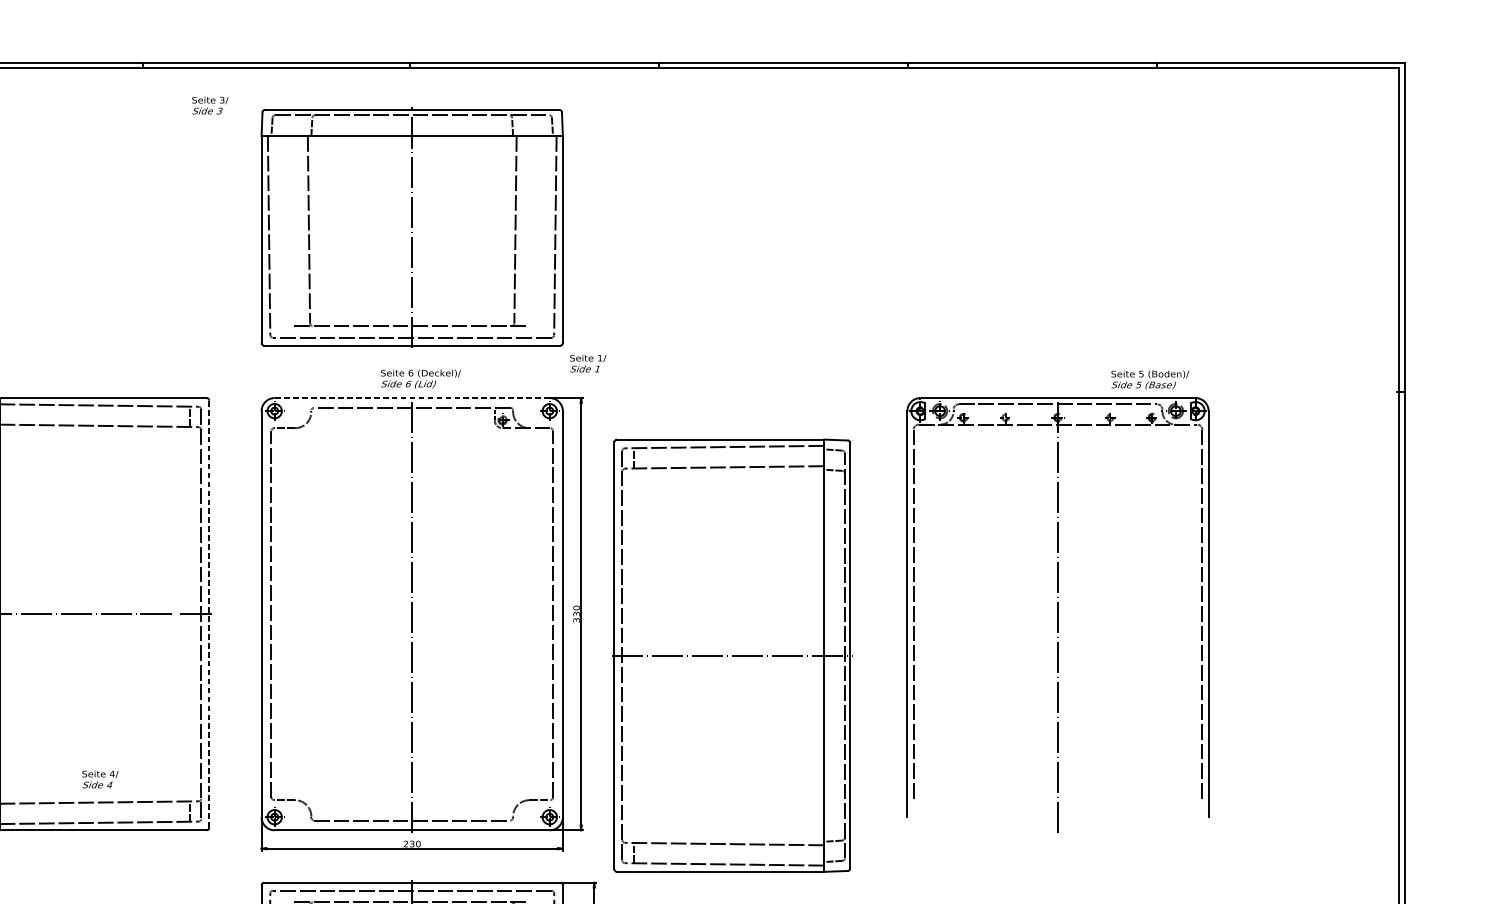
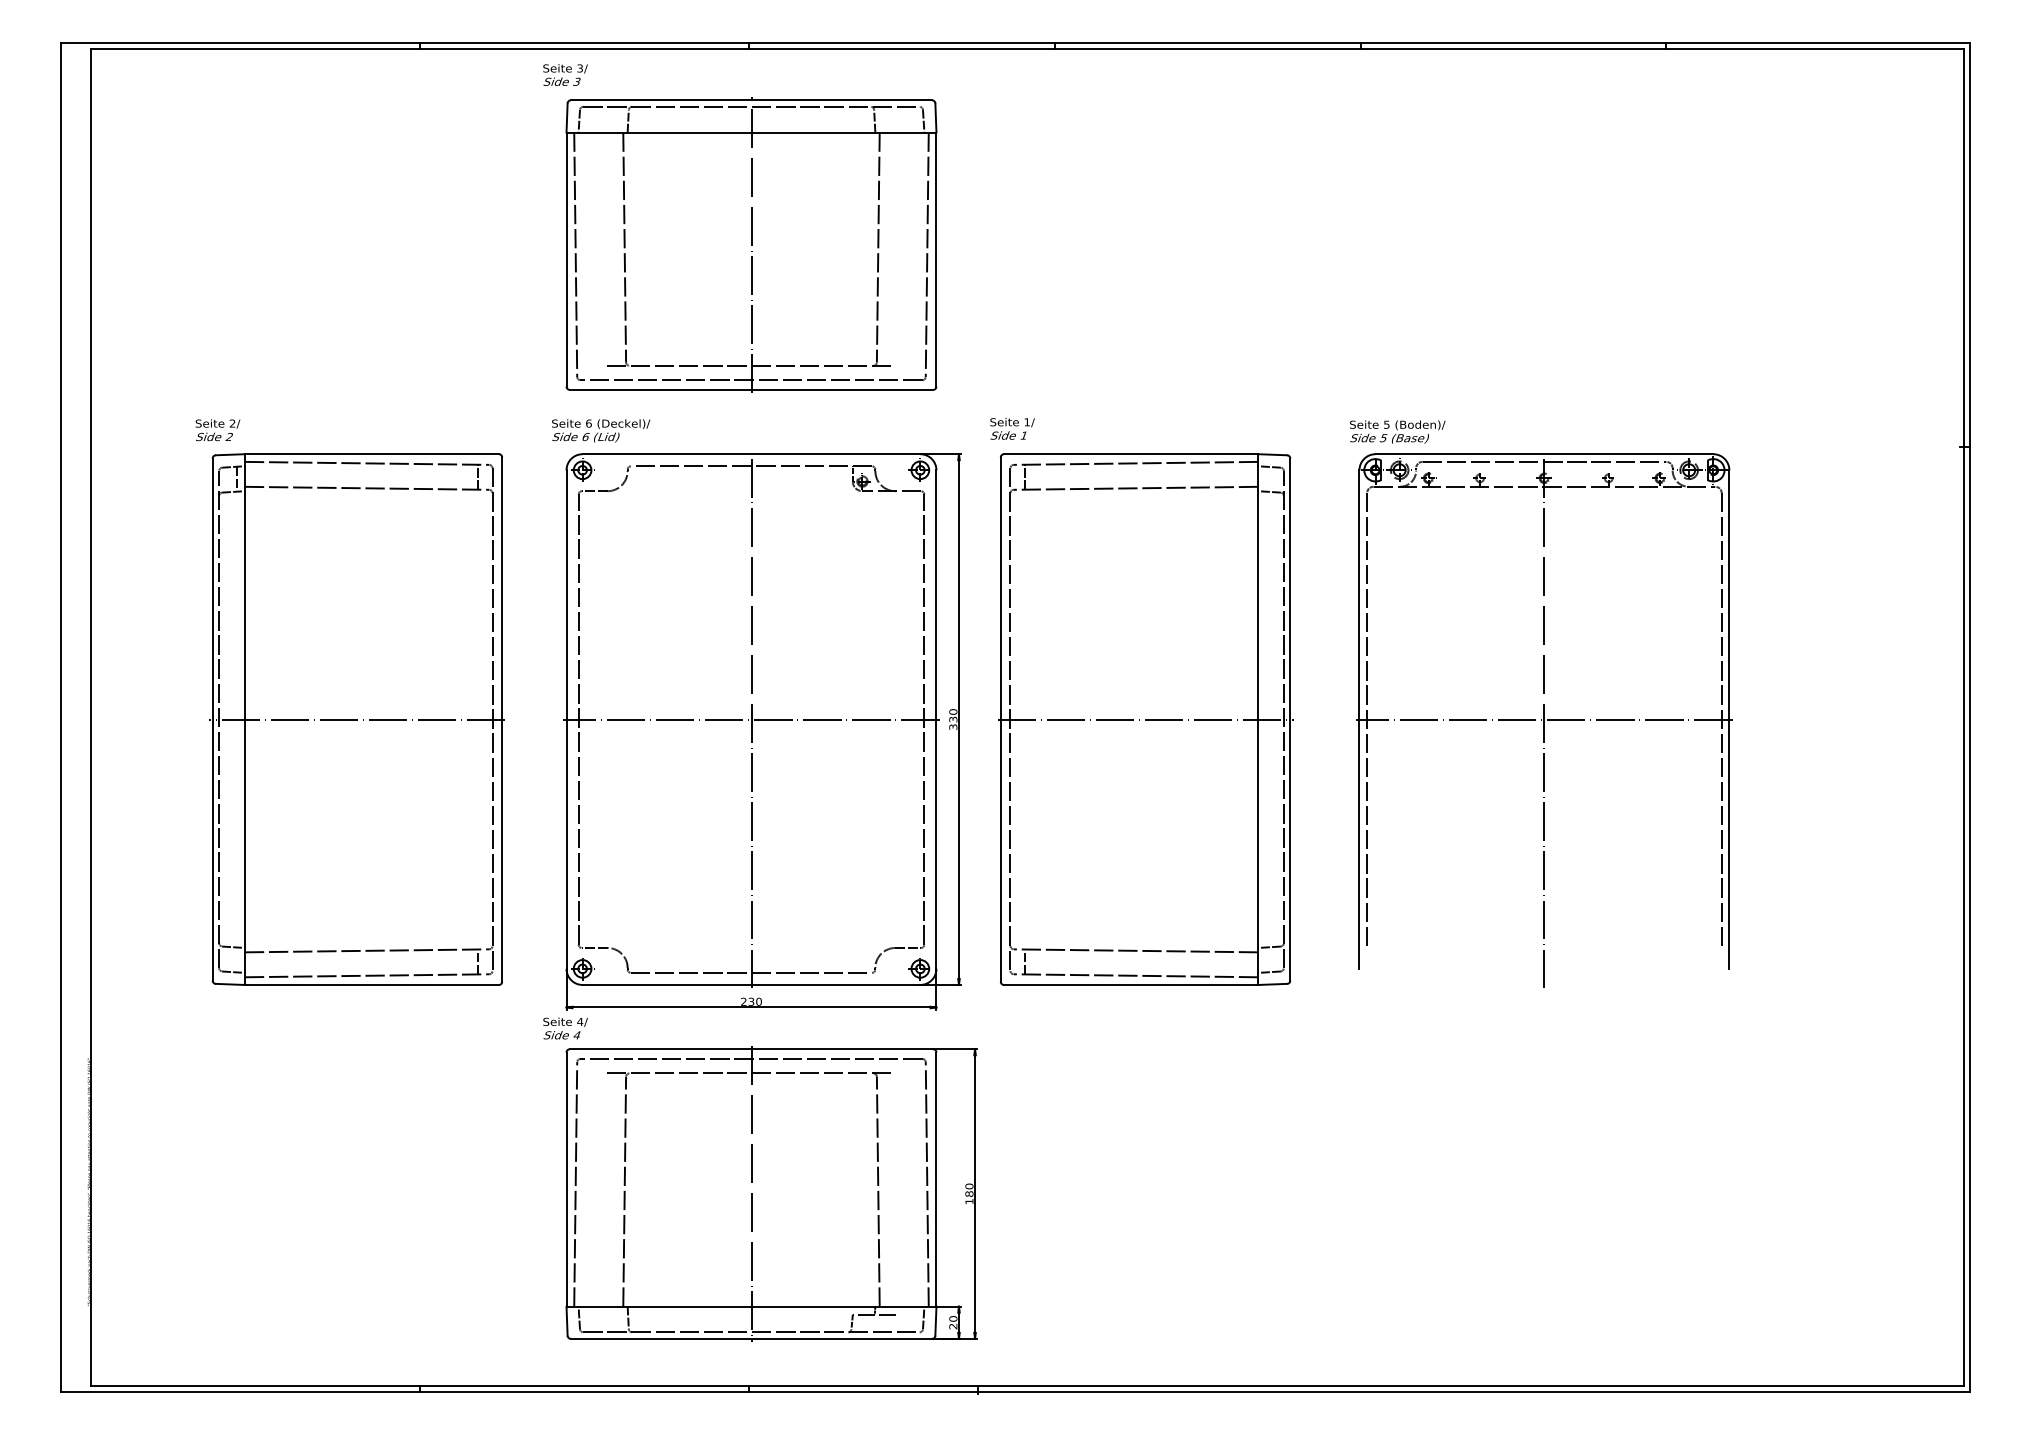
text: (210, 105) -> (565, 74), moved
text: (588, 363) -> (1012, 428), moved
text: (421, 378) -> (601, 430), moved
text: (1150, 379) -> (1397, 431), moved
line: (412, 398) -> (751, 454), dashed -> solid
line: (209, 614) -> (502, 719), dashed -> solid
line: (412, 614) -> (751, 719), added
line: (1058, 614) -> (1544, 719), added
part: (732, 655) -> (1145, 719), moved
text: (100, 779) -> (565, 1028), moved

